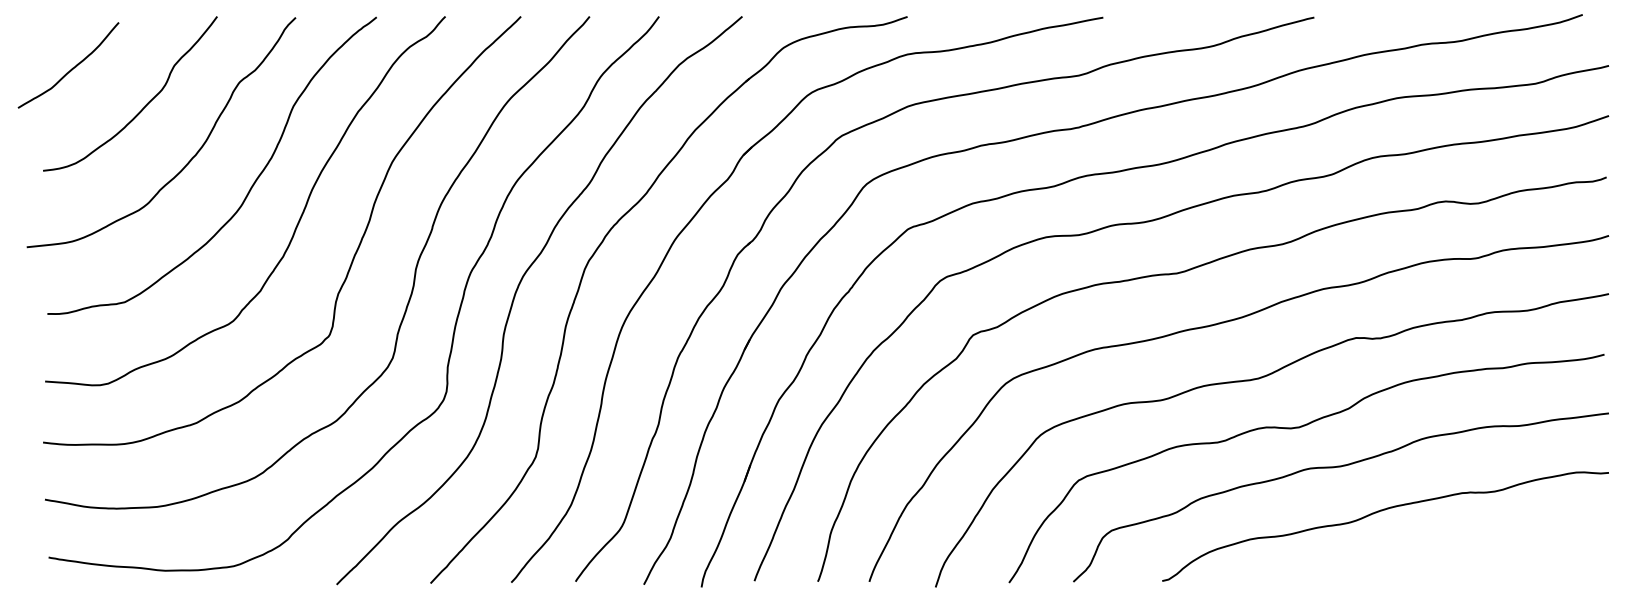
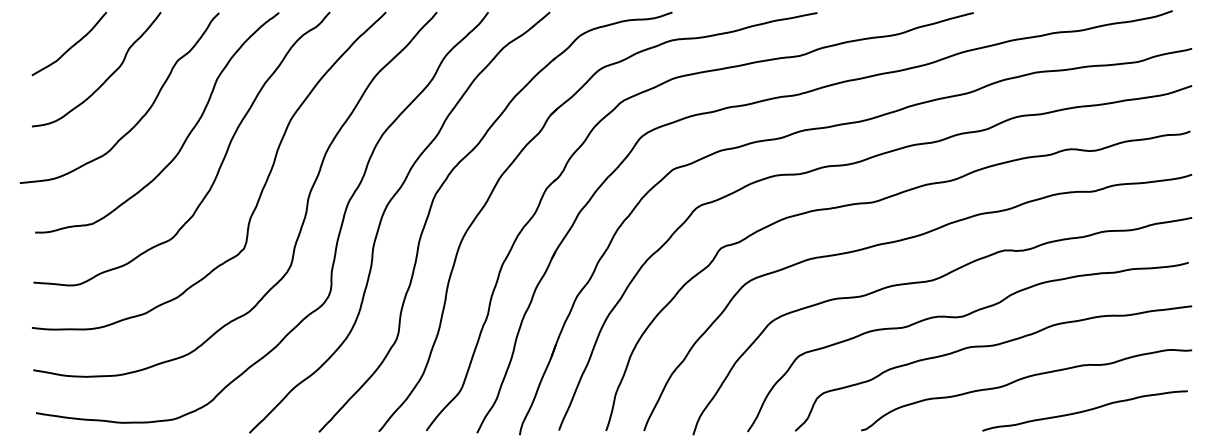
curve: (71, 68) -> (71, 46), moved
curve: (1464, 554) -> (1085, 410), added

